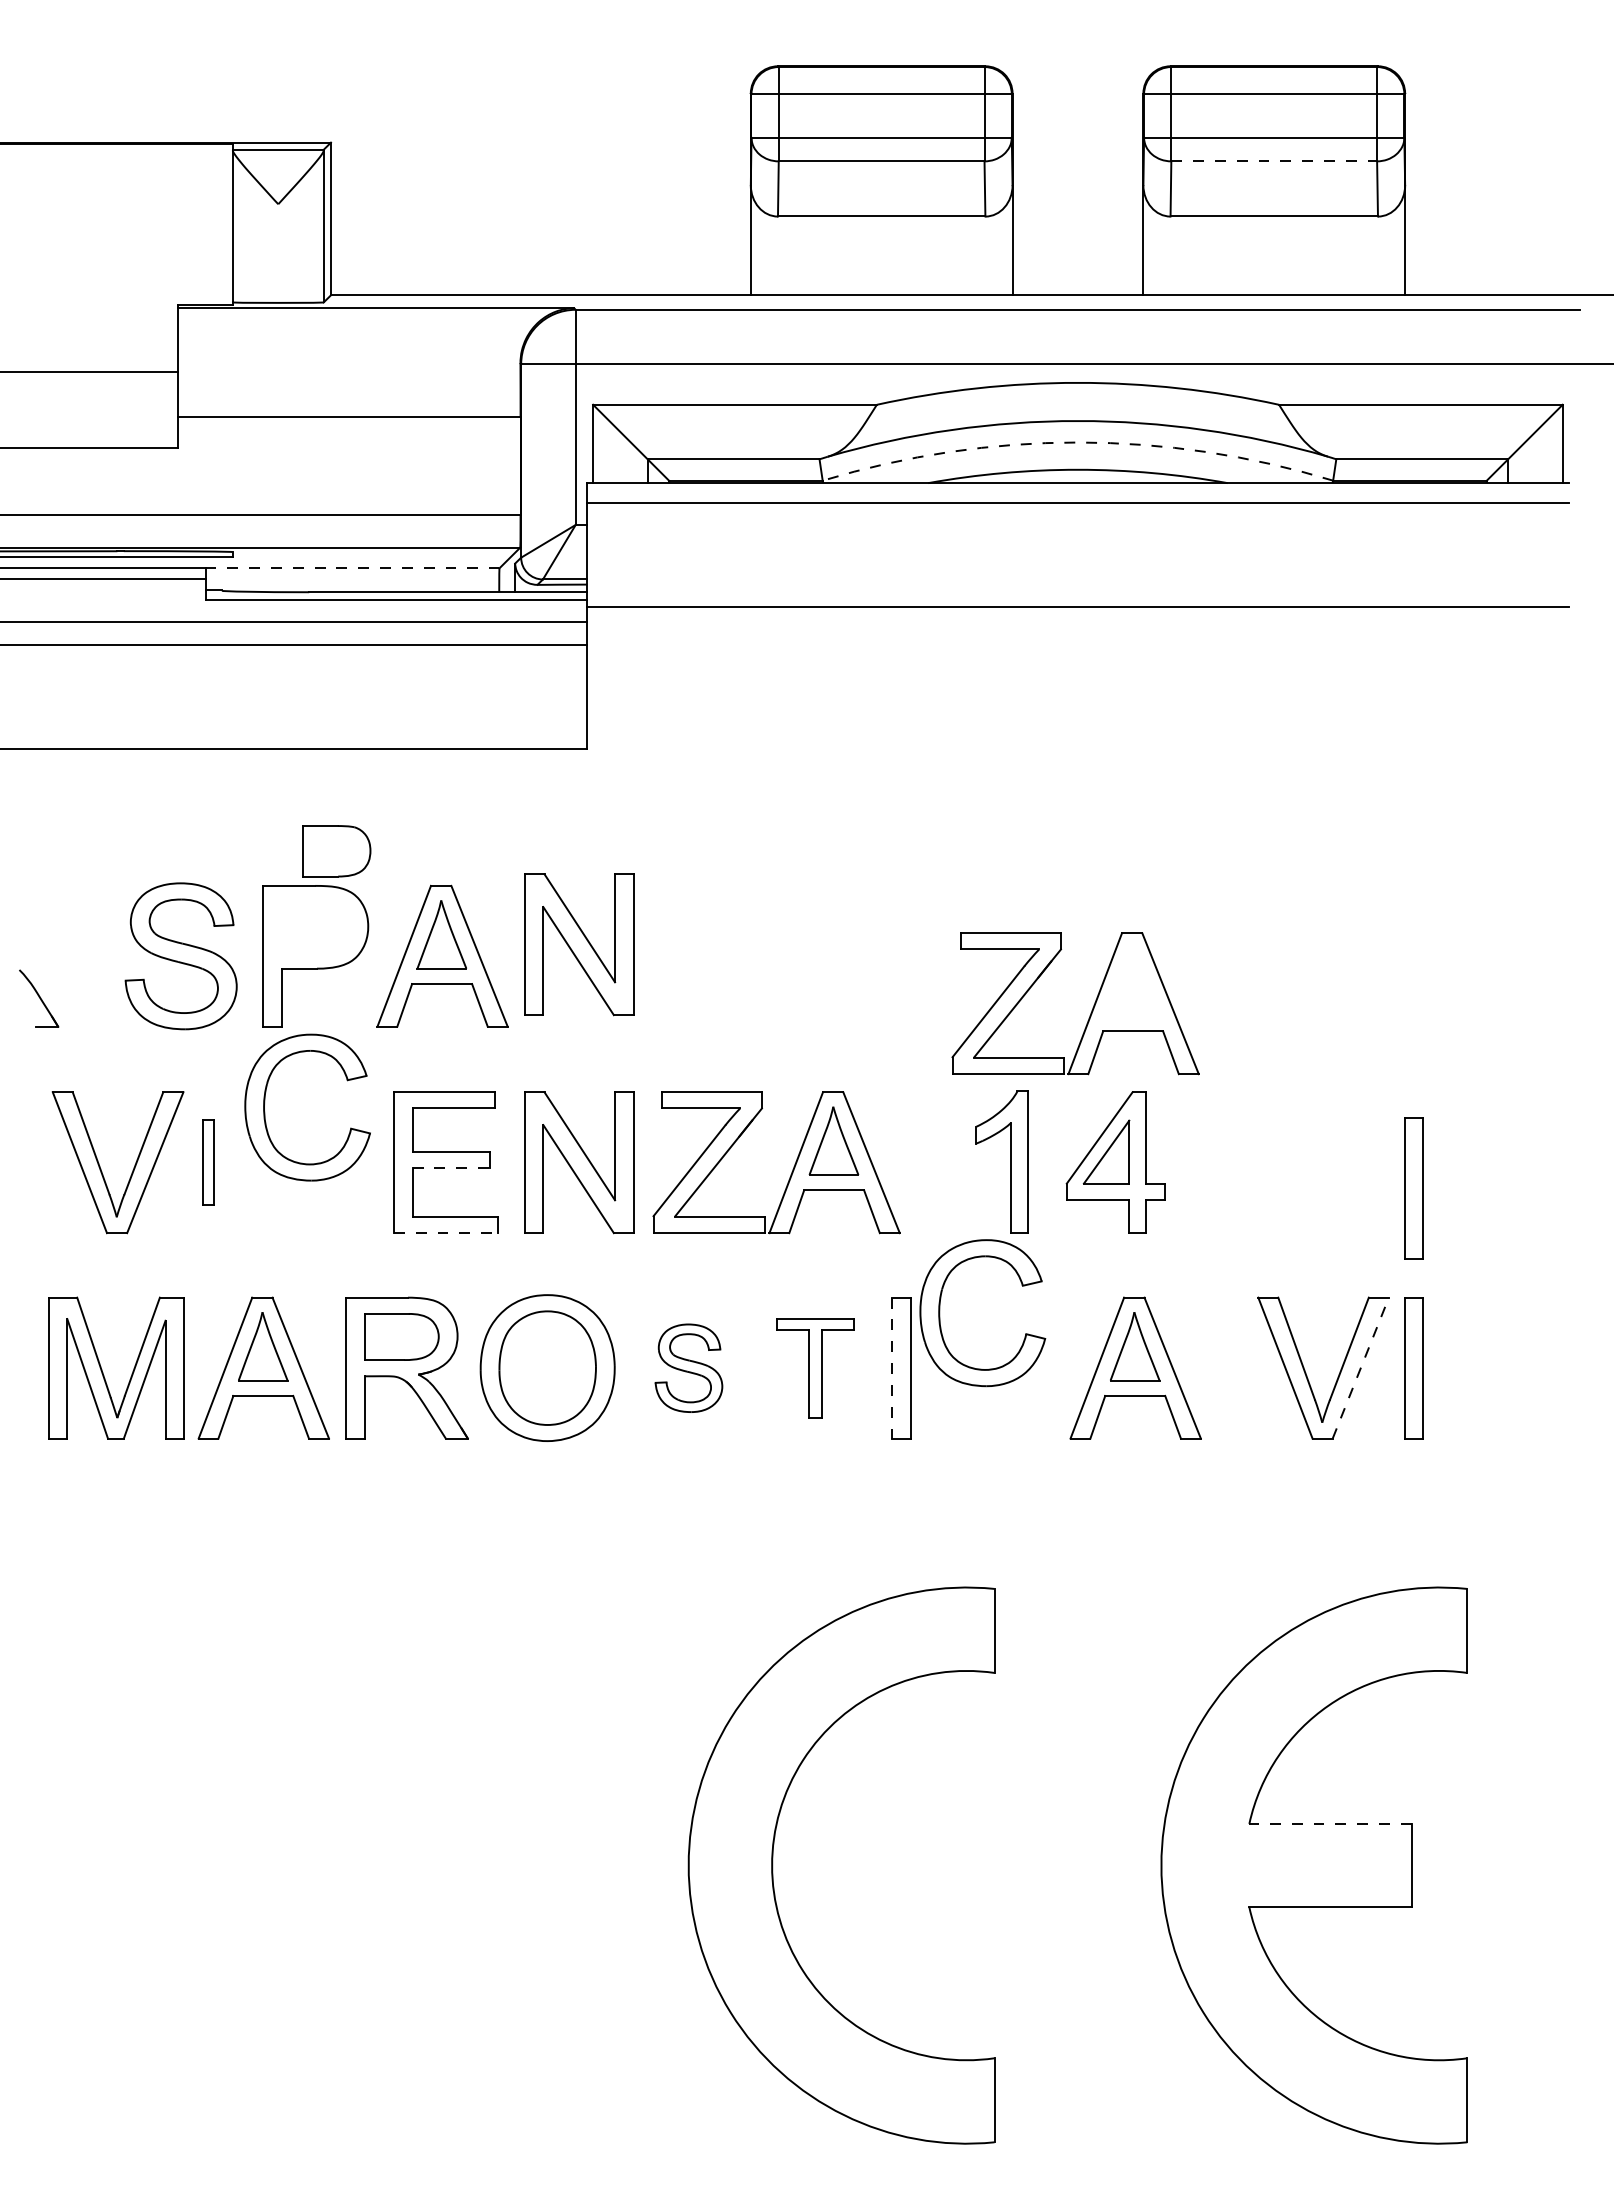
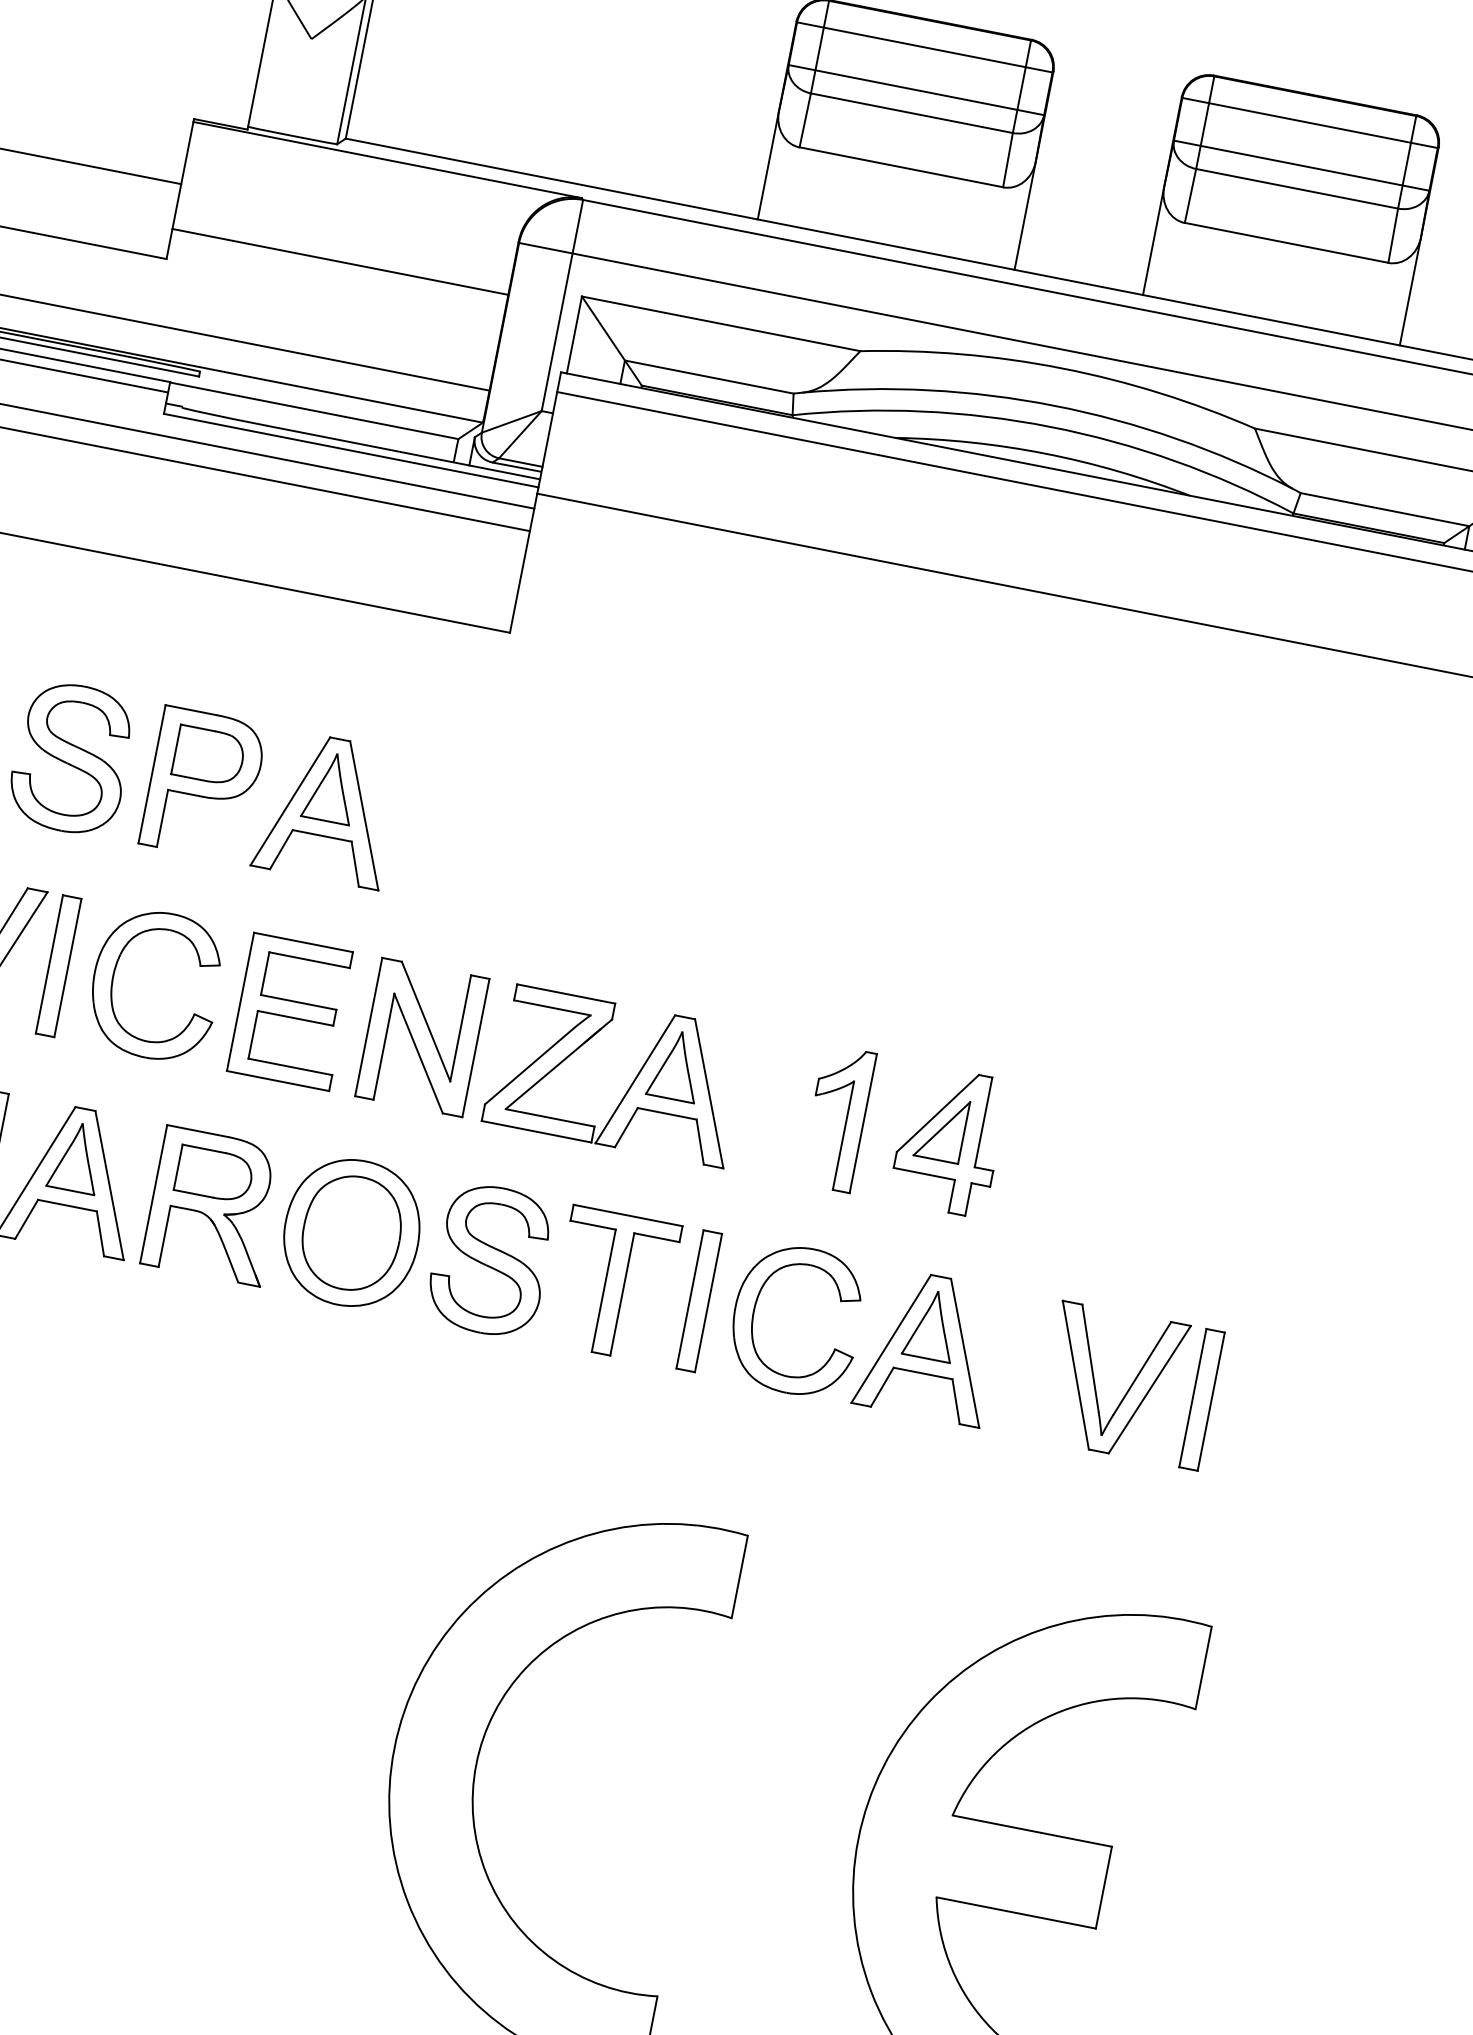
line: (1274, 161) -> (1297, 188), dashed -> solid
arc: (1077, 442) -> (1049, 426), dashed -> solid
line: (352, 568) -> (314, 410), dashed -> solid
part: (336, 851) -> (208, 756), moved
part: (579, 944) -> (464, 823), removed
part: (1092, 1007) -> (955, 984), removed
part: (265, 1103) -> (115, 973), moved
part: (208, 1162) -> (58, 966), size x1.67
line: (451, 1168) -> (295, 1018), dashed -> solid
part: (1413, 1188) -> (1236, 1223), removed
line: (446, 1233) -> (278, 1081), dashed -> solid
part: (940, 1313) -> (754, 1312), moved
part: (688, 1368) -> (489, 1260), size x1.67
part: (815, 1368) -> (614, 1285), size x1.43
line: (892, 1368) -> (690, 1299), dashed -> solid
line: (1360, 1368) -> (1149, 1389), dashed -> solid
line: (1330, 1823) -> (1032, 1830), dashed -> solid

